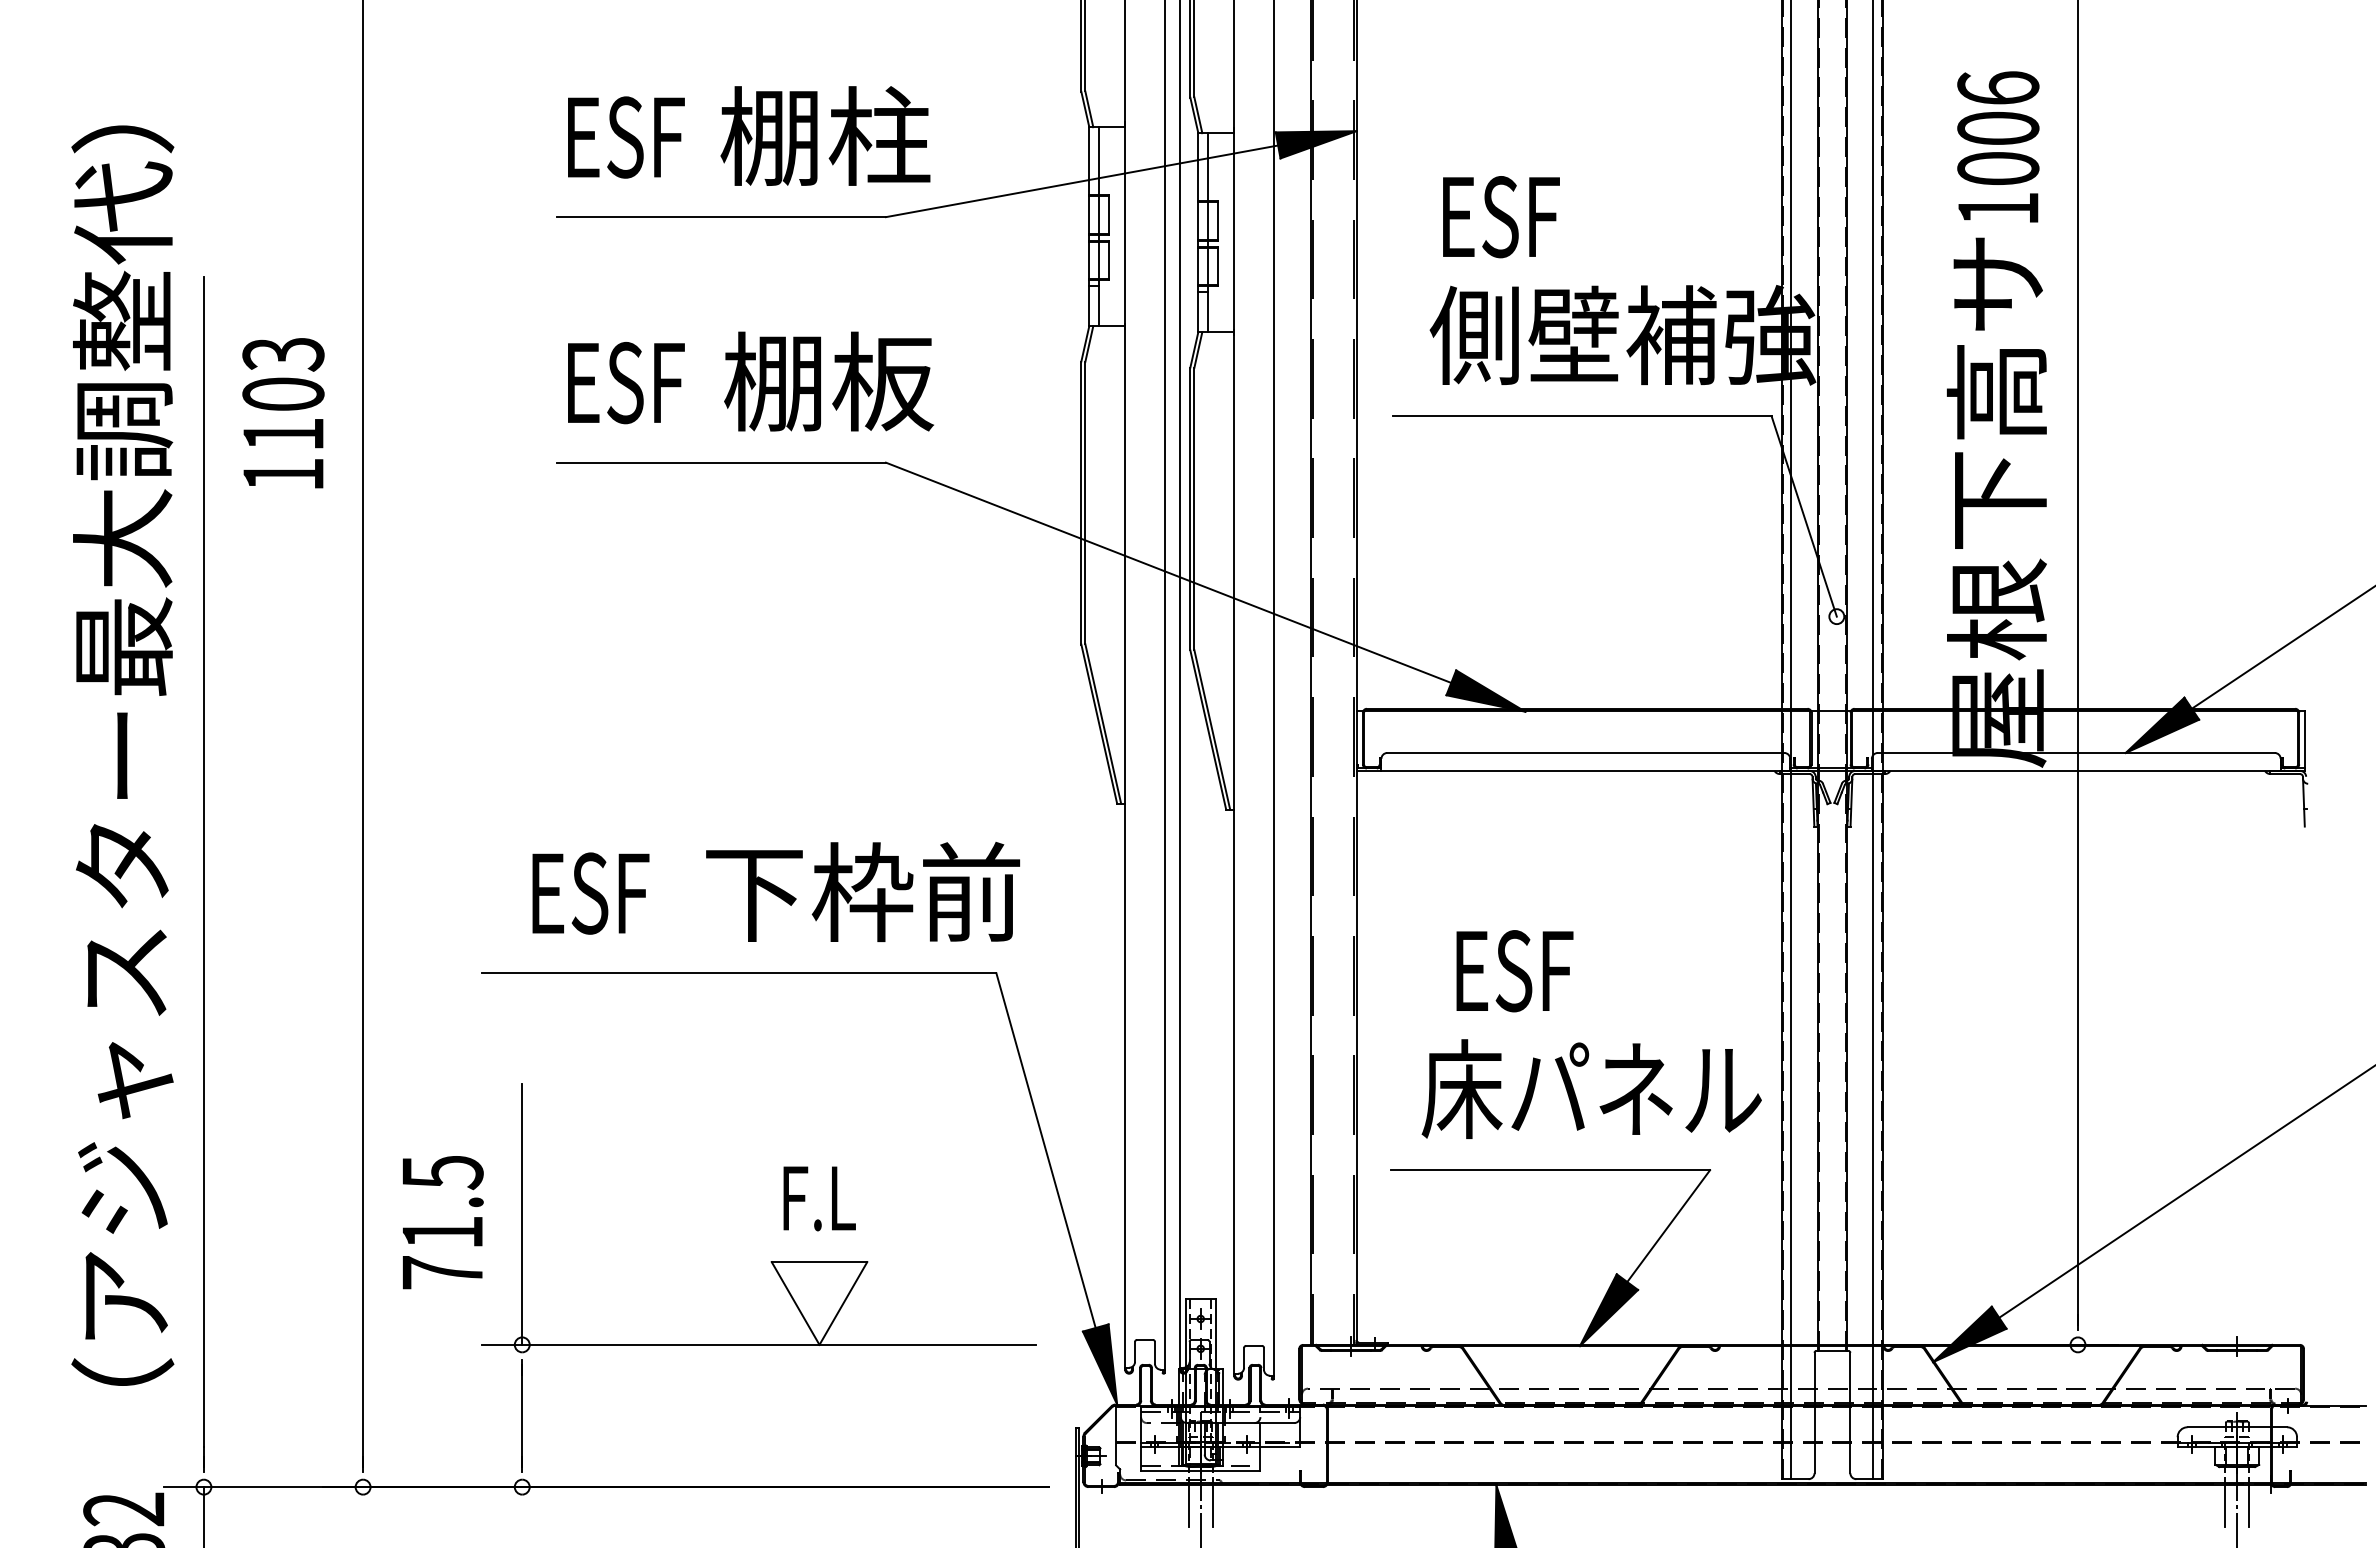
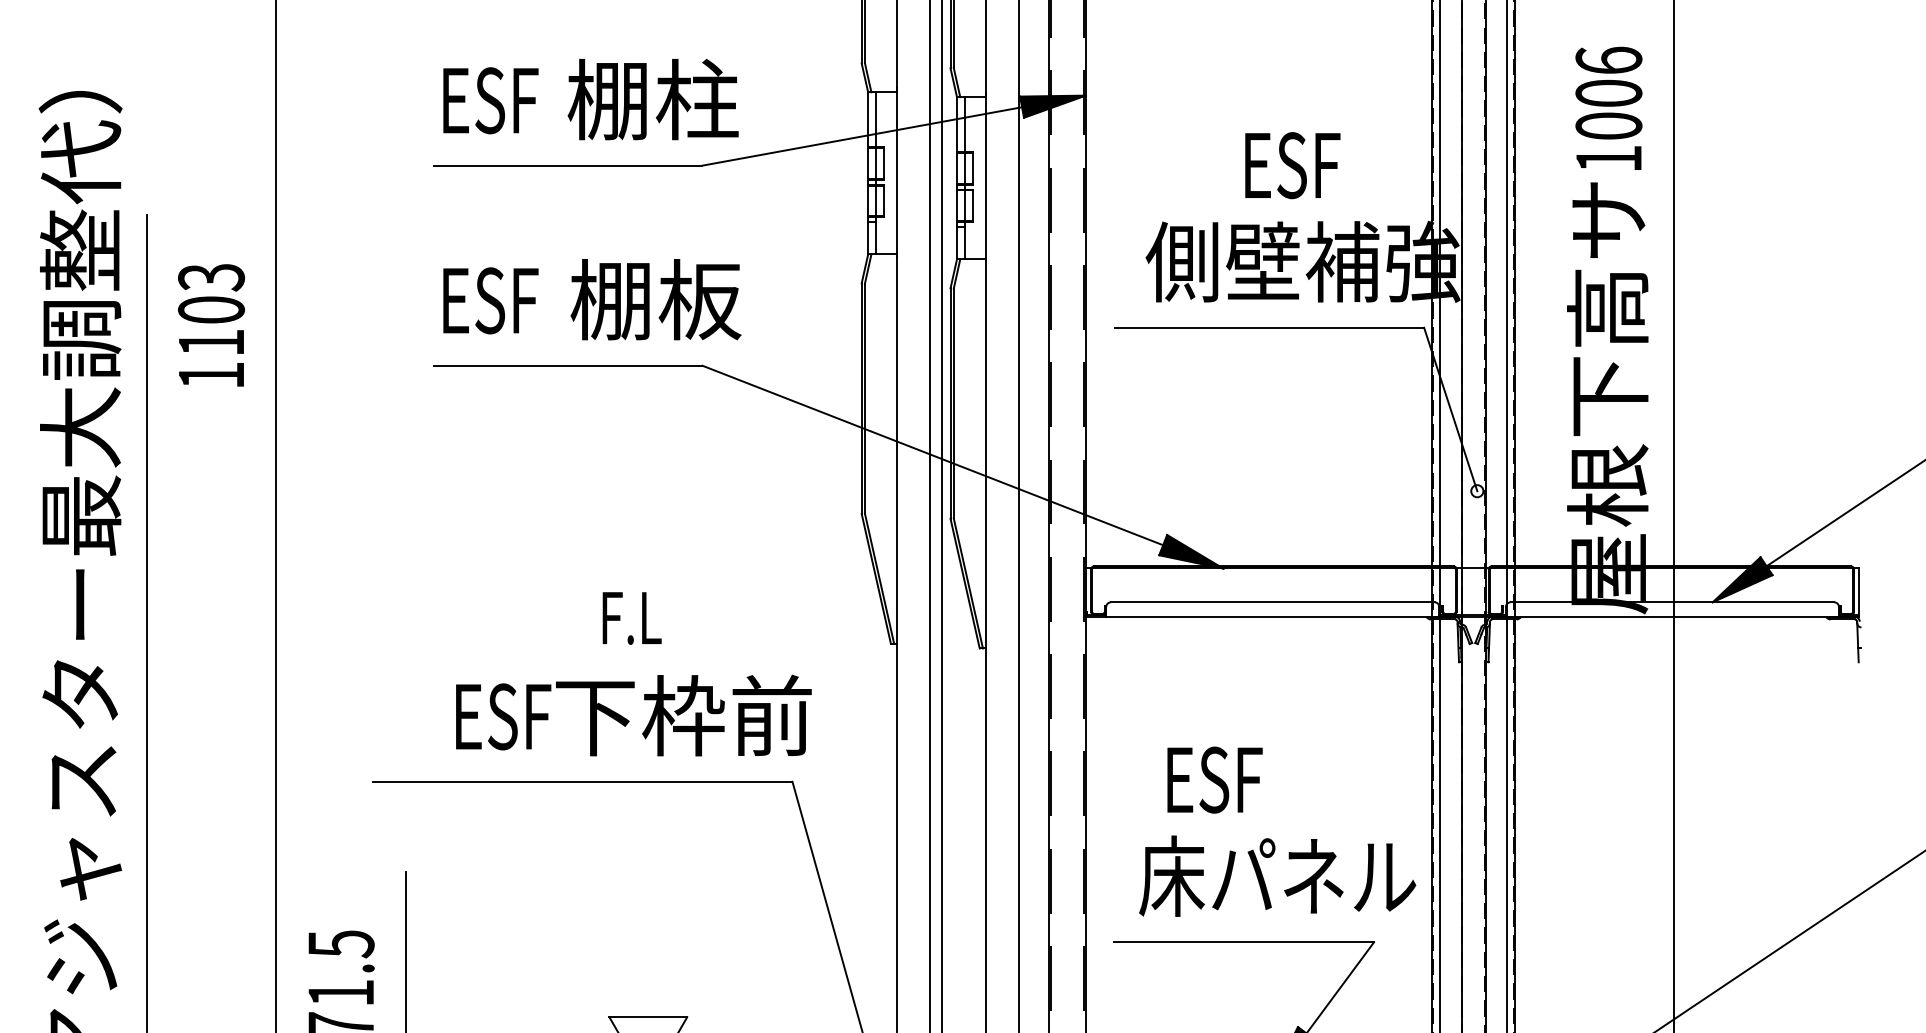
text: (1501, 217) -> (1292, 165), moved
text: (590, 893) -> (503, 716), moved
text: (819, 1198) -> (632, 618), moved

